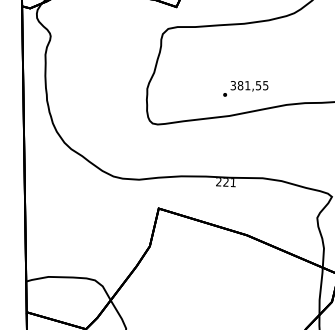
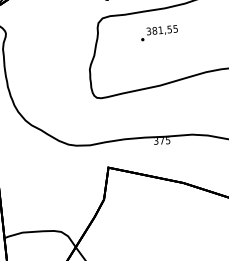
text: (245, 88) -> (159, 32), moved
text: (225, 182) -> (161, 141), 221 -> 375

